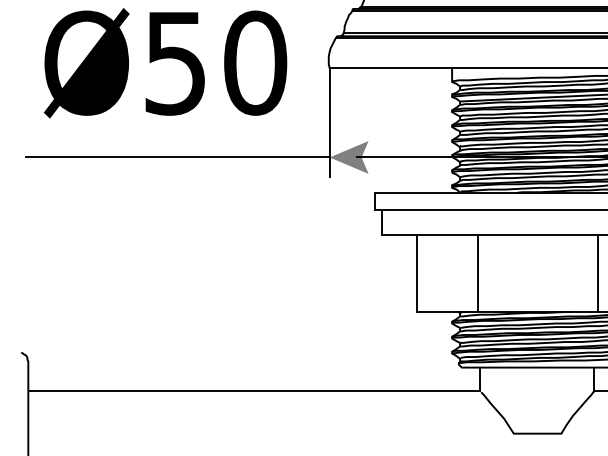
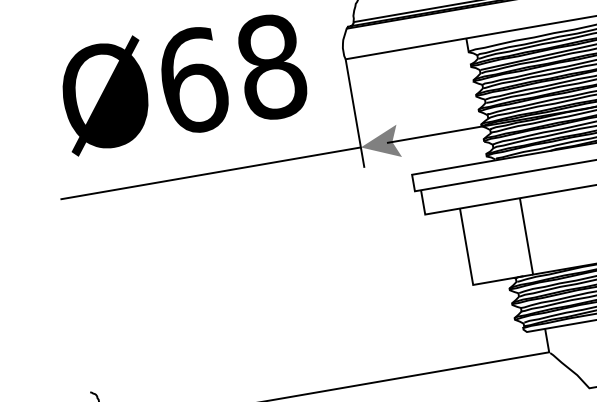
text: (215, 62) -> (232, 73), Ø50 -> Ø68

